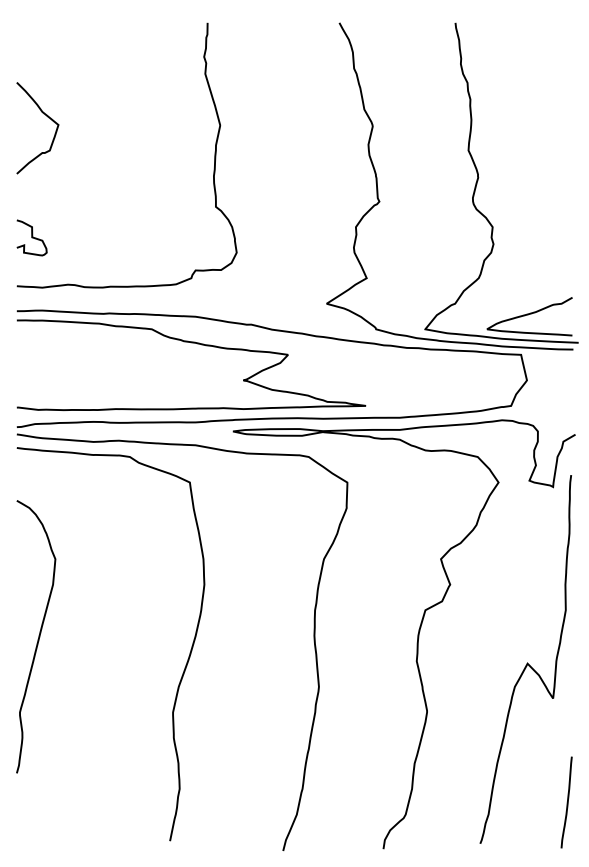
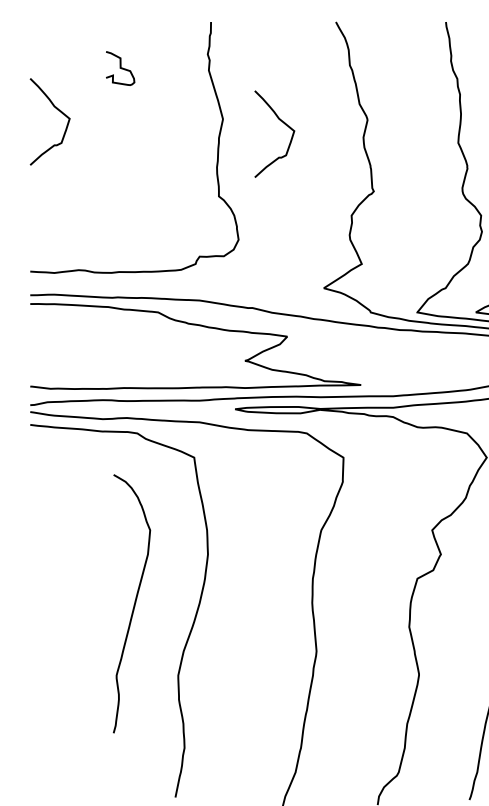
curve: (284, 130) -> (283, 124), added
curve: (31, 237) -> (119, 68), moved
curve: (38, 636) -> (134, 603), moved

